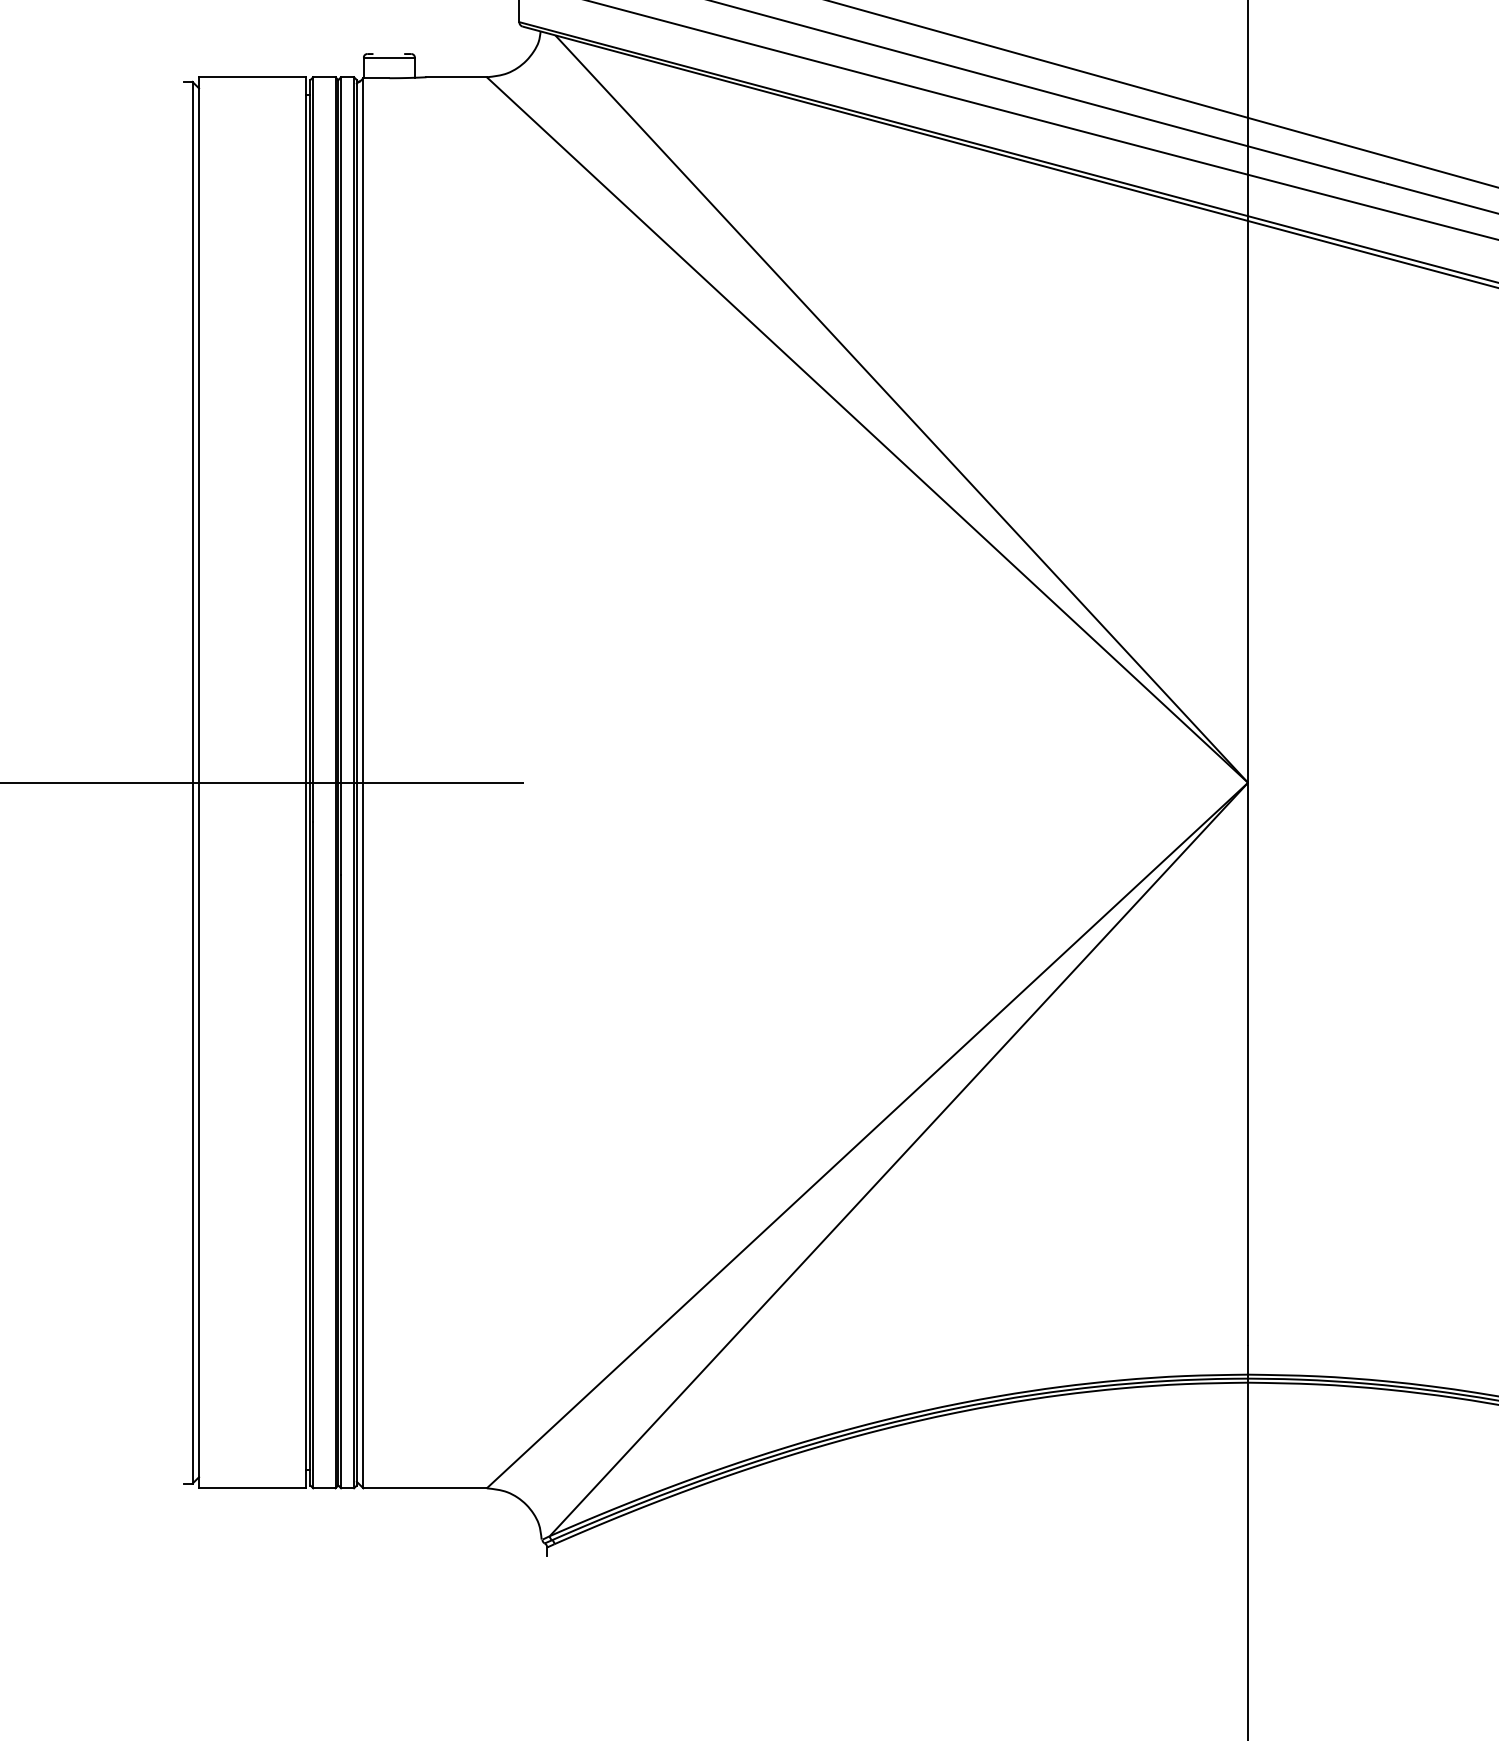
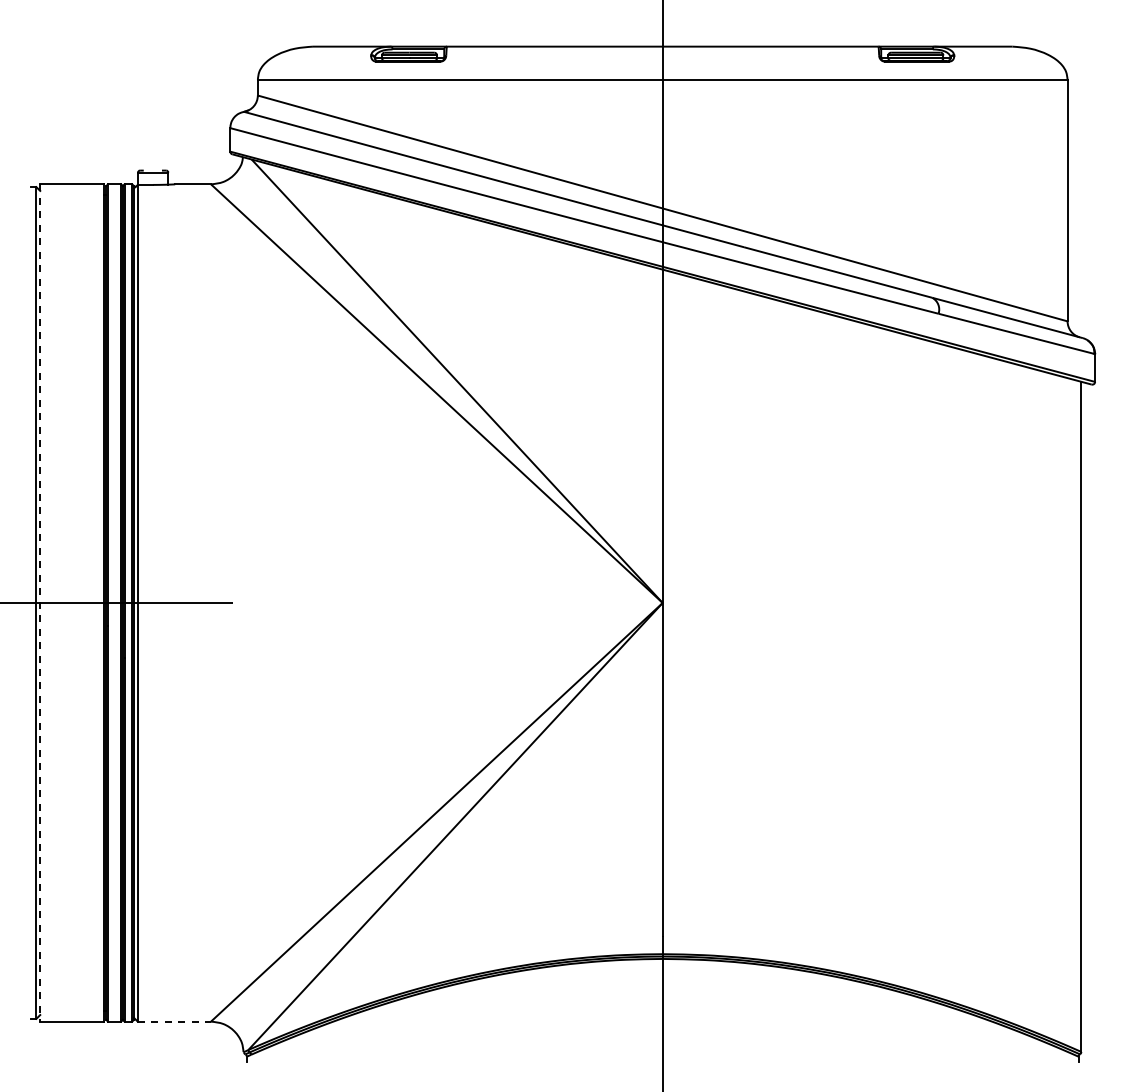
line: (199, 781) -> (40, 602), solid -> dashed
line: (425, 1488) -> (174, 1021), solid -> dashed

